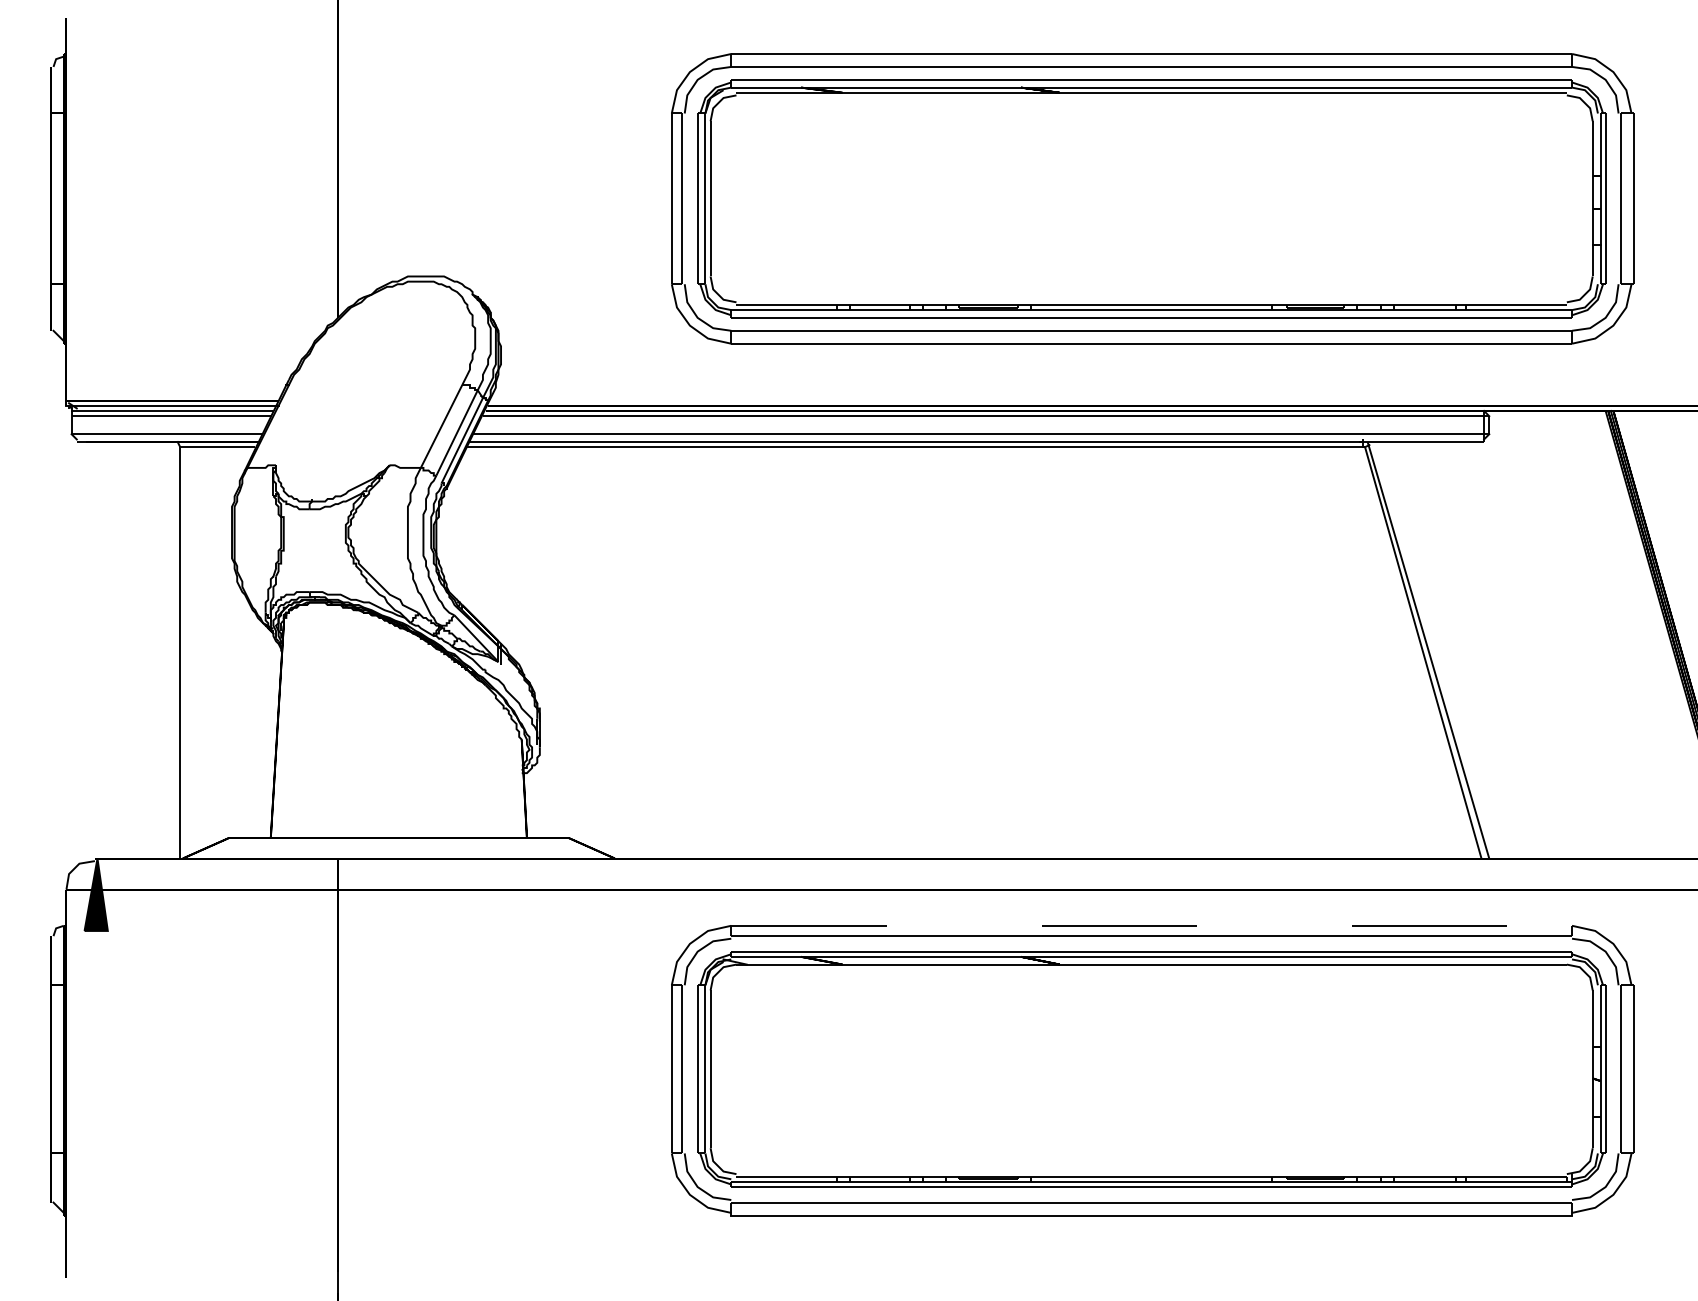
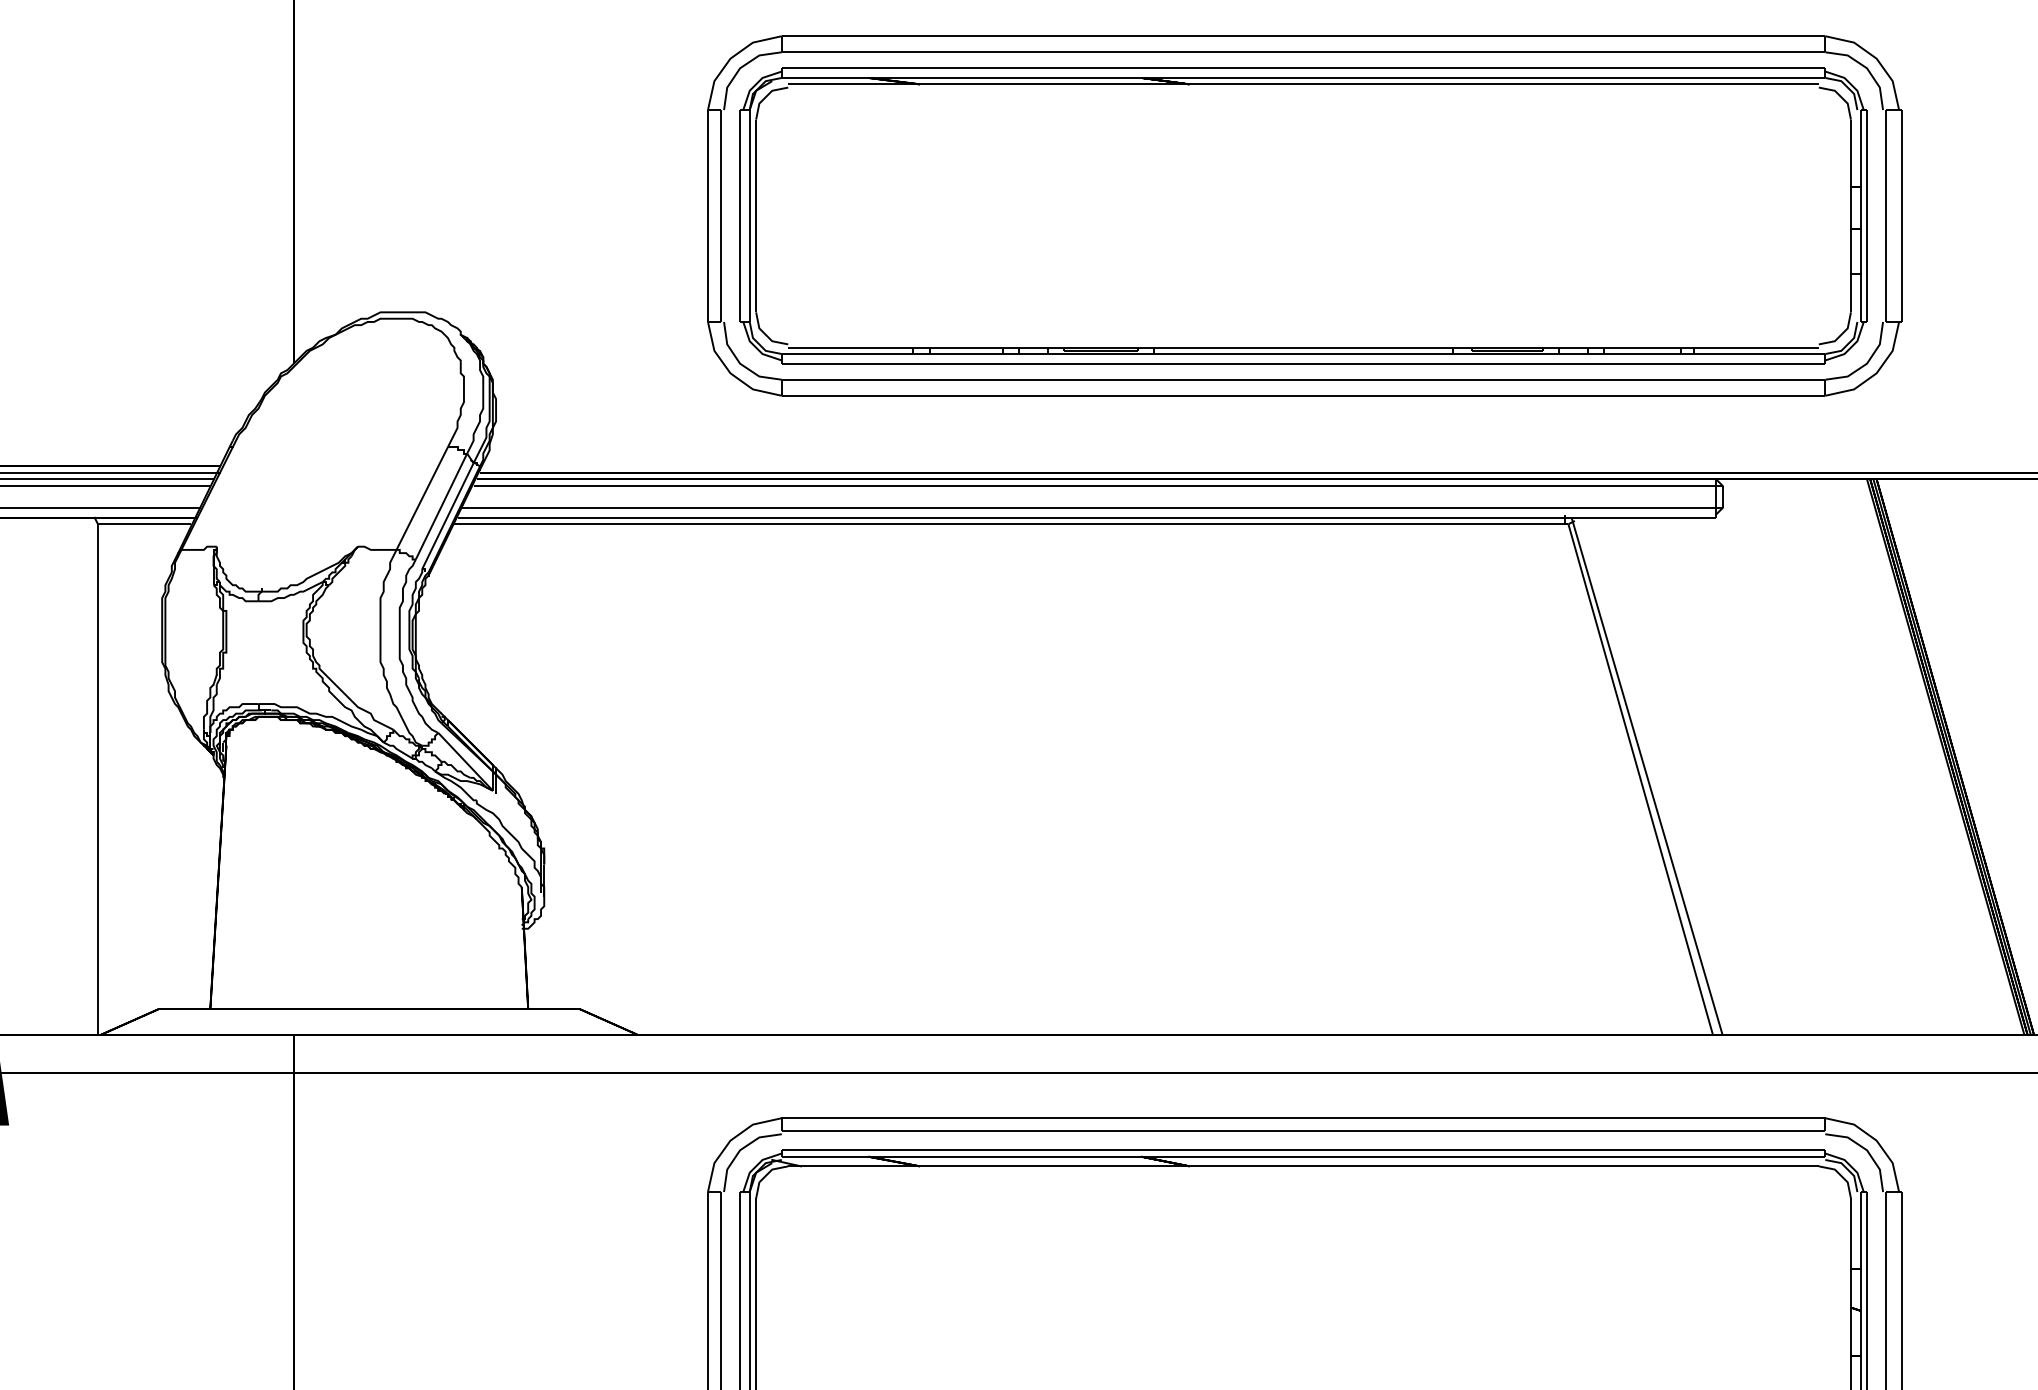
line: (1152, 925) -> (1304, 1117), dashed -> solid

